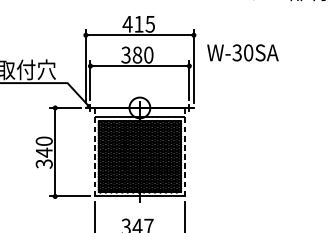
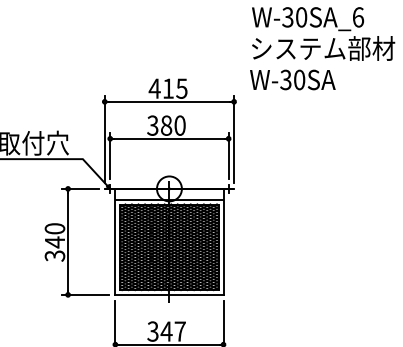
text: (242, 52) -> (292, 79), moved
line: (94, 151) -> (115, 241), dashed -> solid
line: (185, 151) -> (223, 241), dashed -> solid

